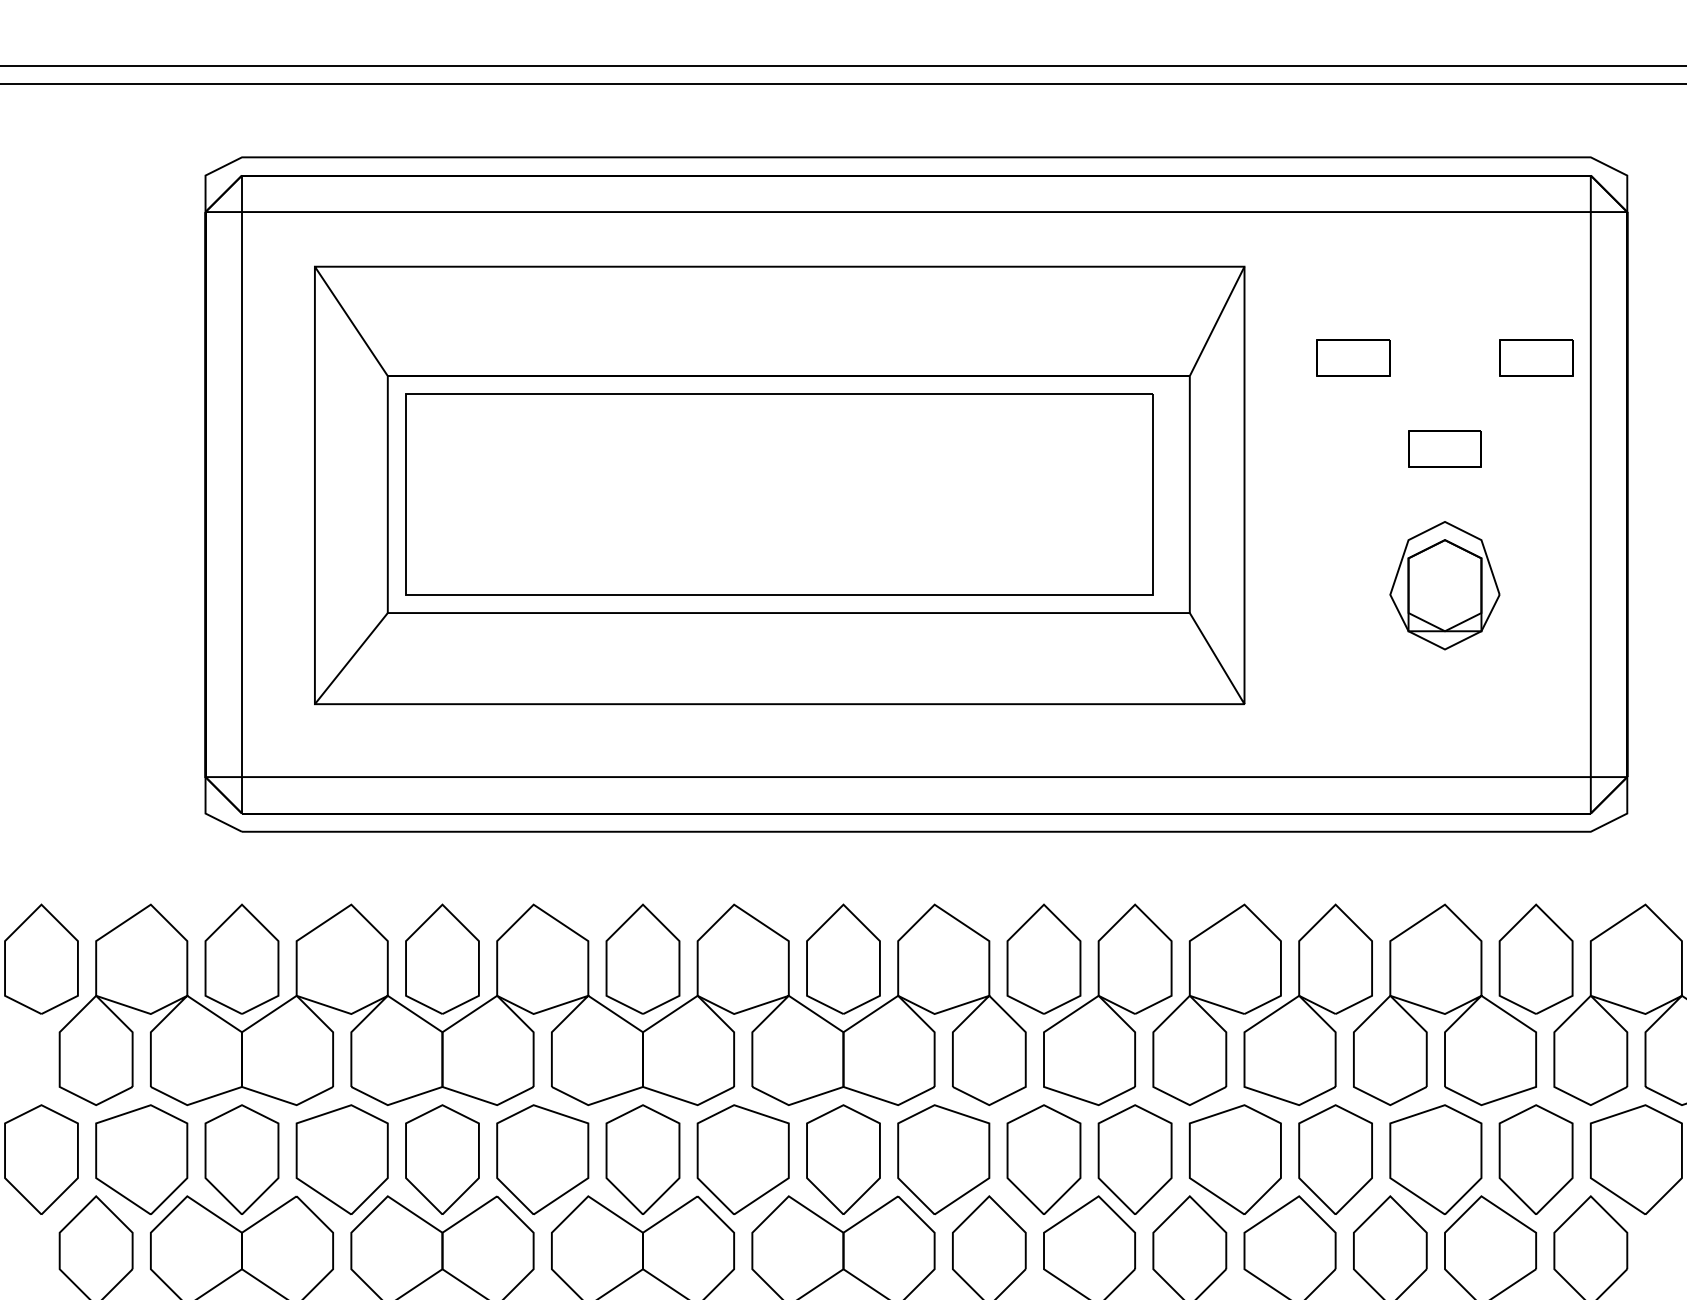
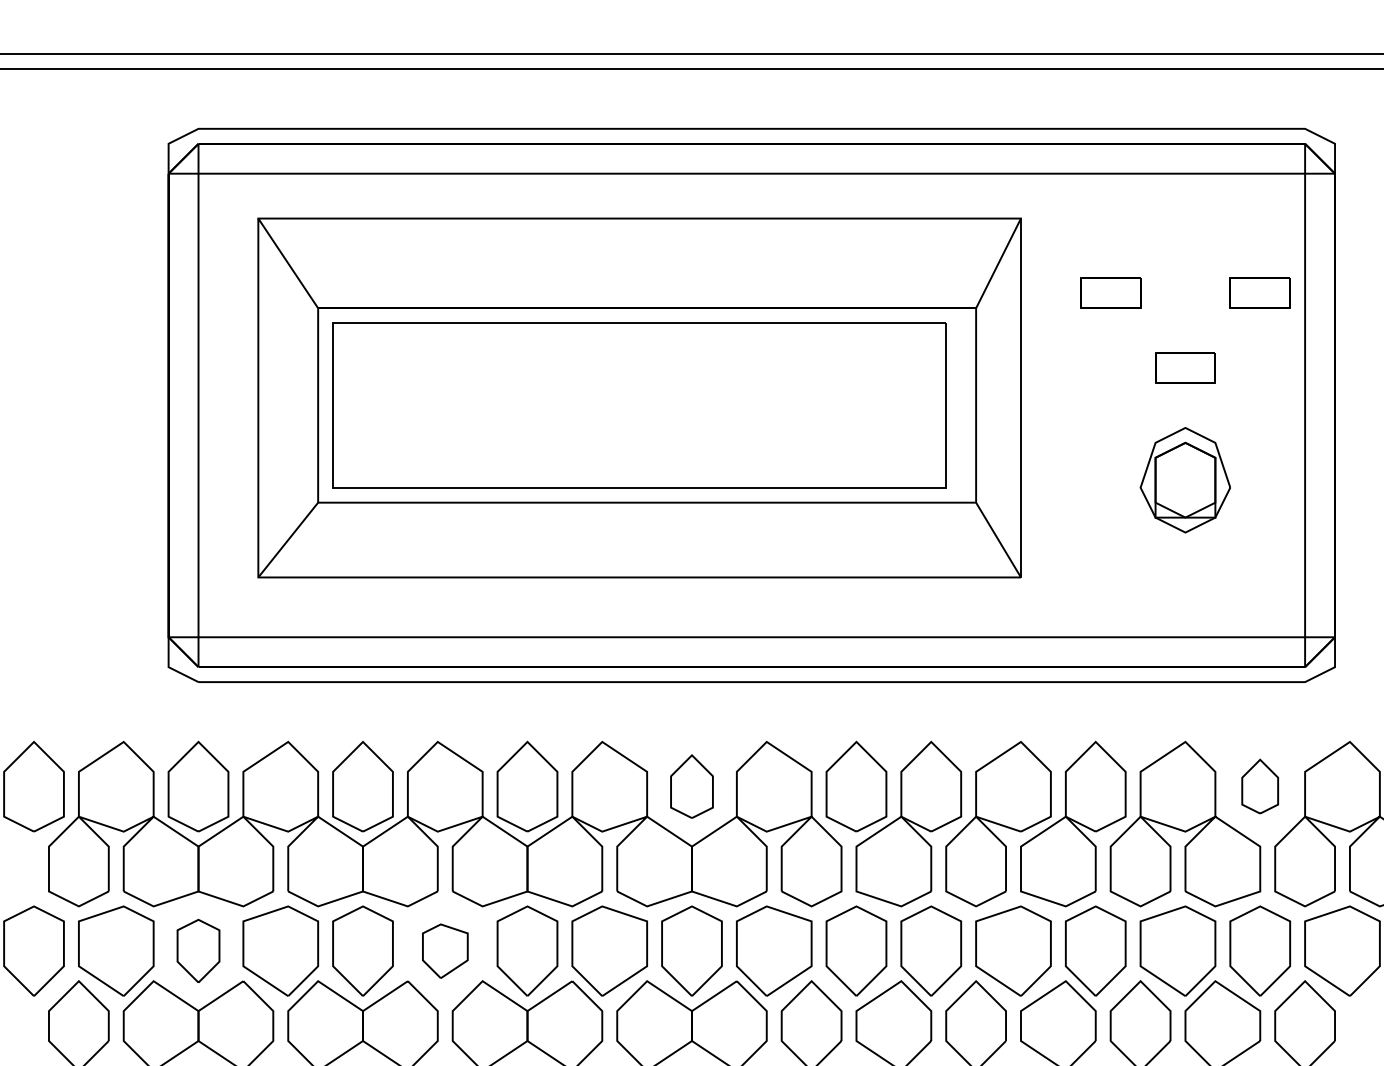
part: (843, 958) -> (692, 786), size x0.7
part: (1535, 958) -> (1259, 786), size x0.6
part: (241, 1159) -> (198, 950), size x0.7
part: (542, 1159) -> (445, 950), size x0.6

